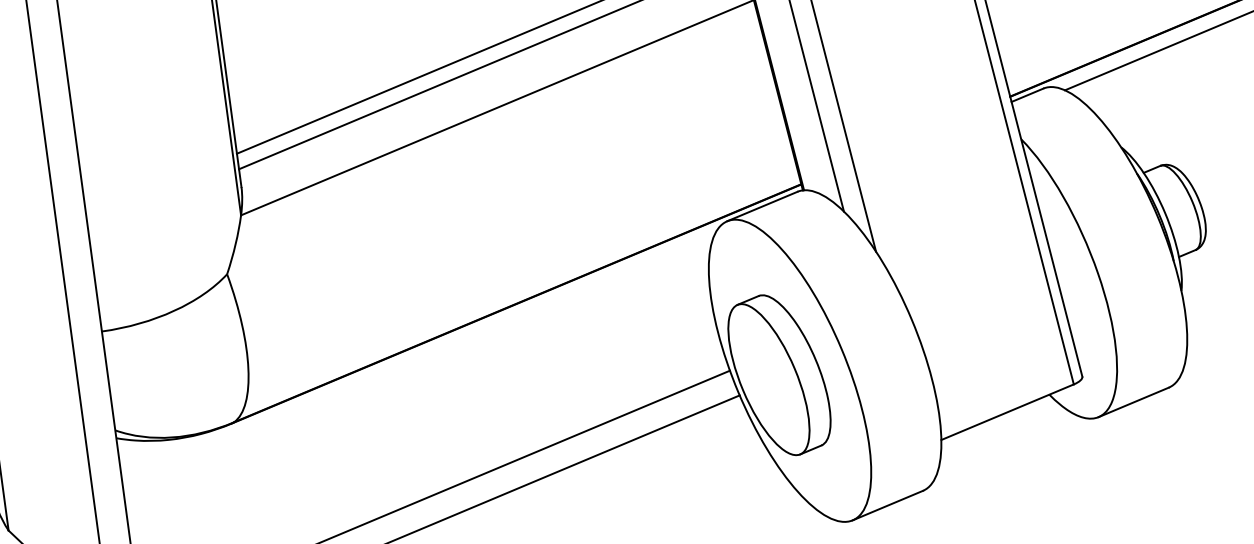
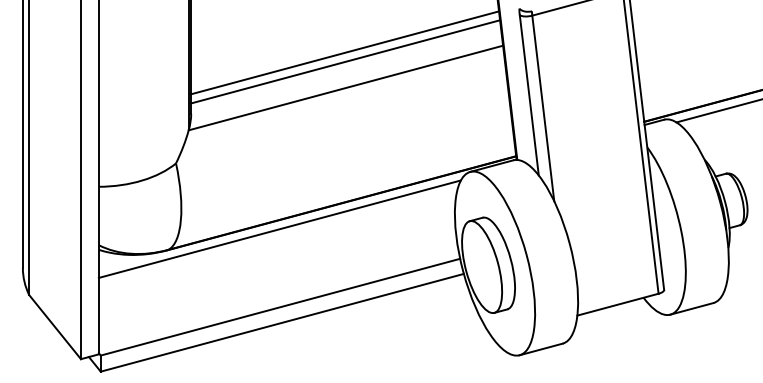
line: (417, 360) -> (279, 228), added

